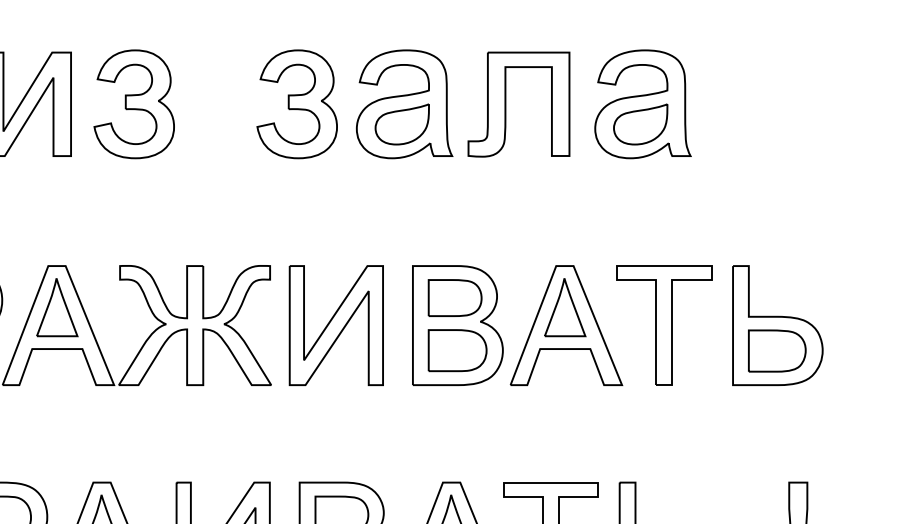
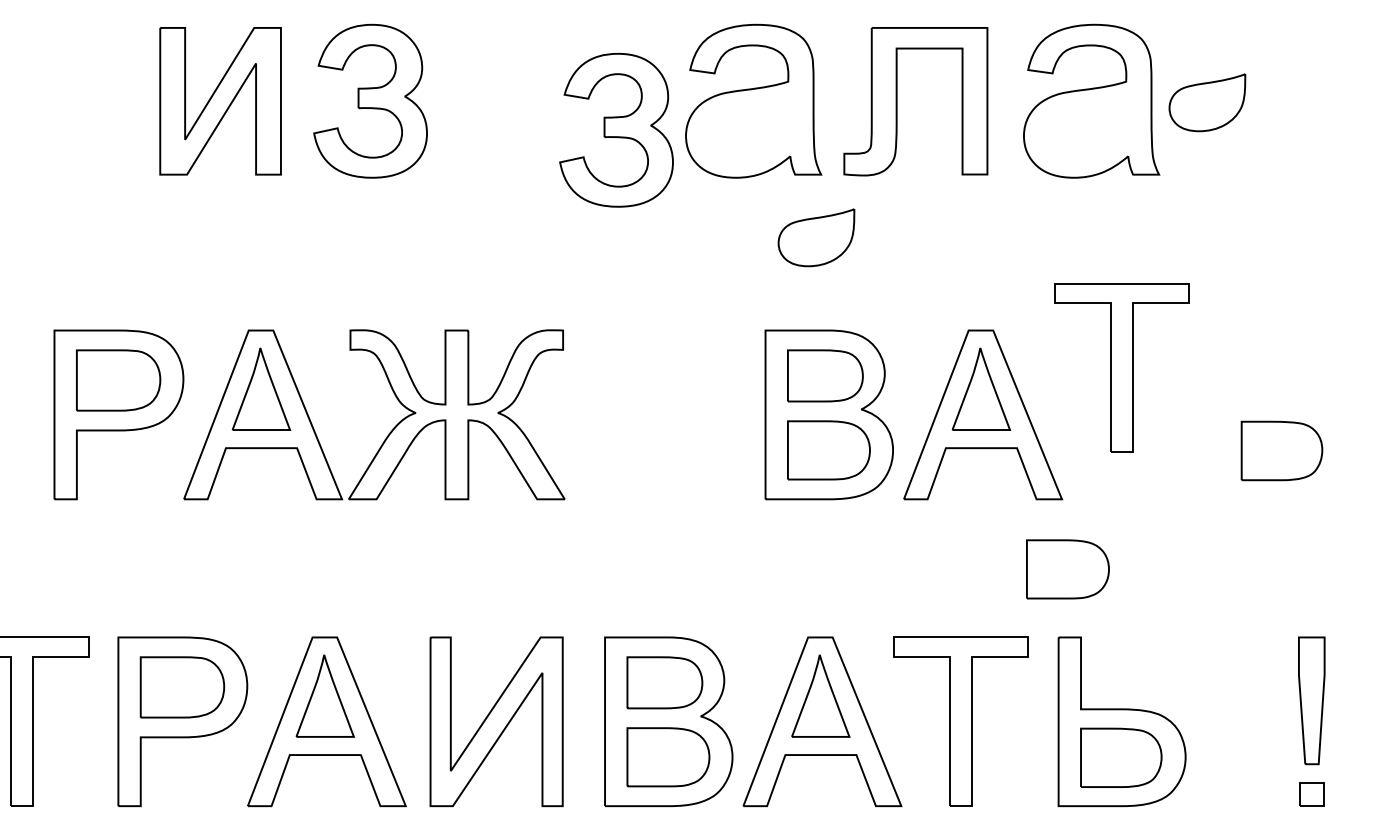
part: (297, 103) -> (616, 129), moved
part: (402, 124) -> (816, 237), moved
part: (640, 124) -> (1207, 102), moved
part: (336, 325) -> (657, 414), removed
part: (664, 325) -> (1121, 367), moved
part: (777, 325) -> (1282, 414), removed
part: (625, 434) -> (1067, 569), added

